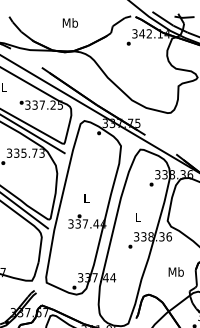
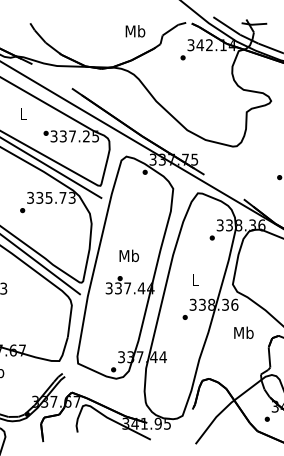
text: (70, 23) -> (135, 31), moved
text: (86, 198) -> (129, 255), L -> Mb
text: (175, 271) -> (243, 332), moved

